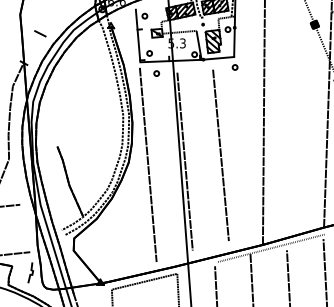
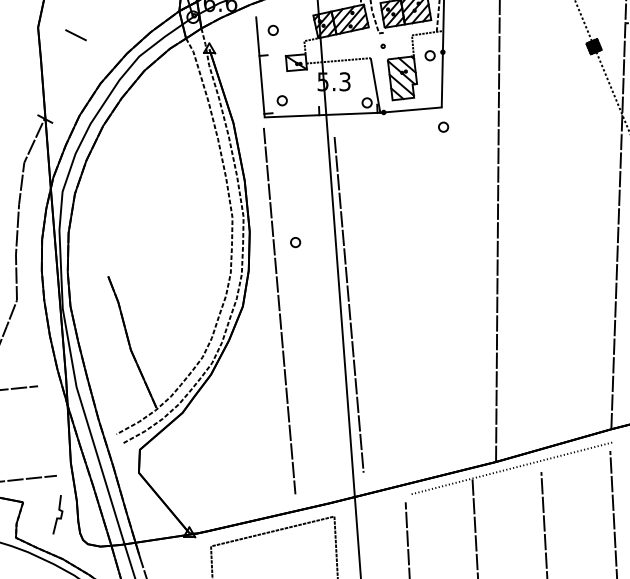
line: (40, 33) -> (76, 34), moved
part: (156, 73) -> (295, 242), moved
line: (220, 155) -> (415, 293), removed

